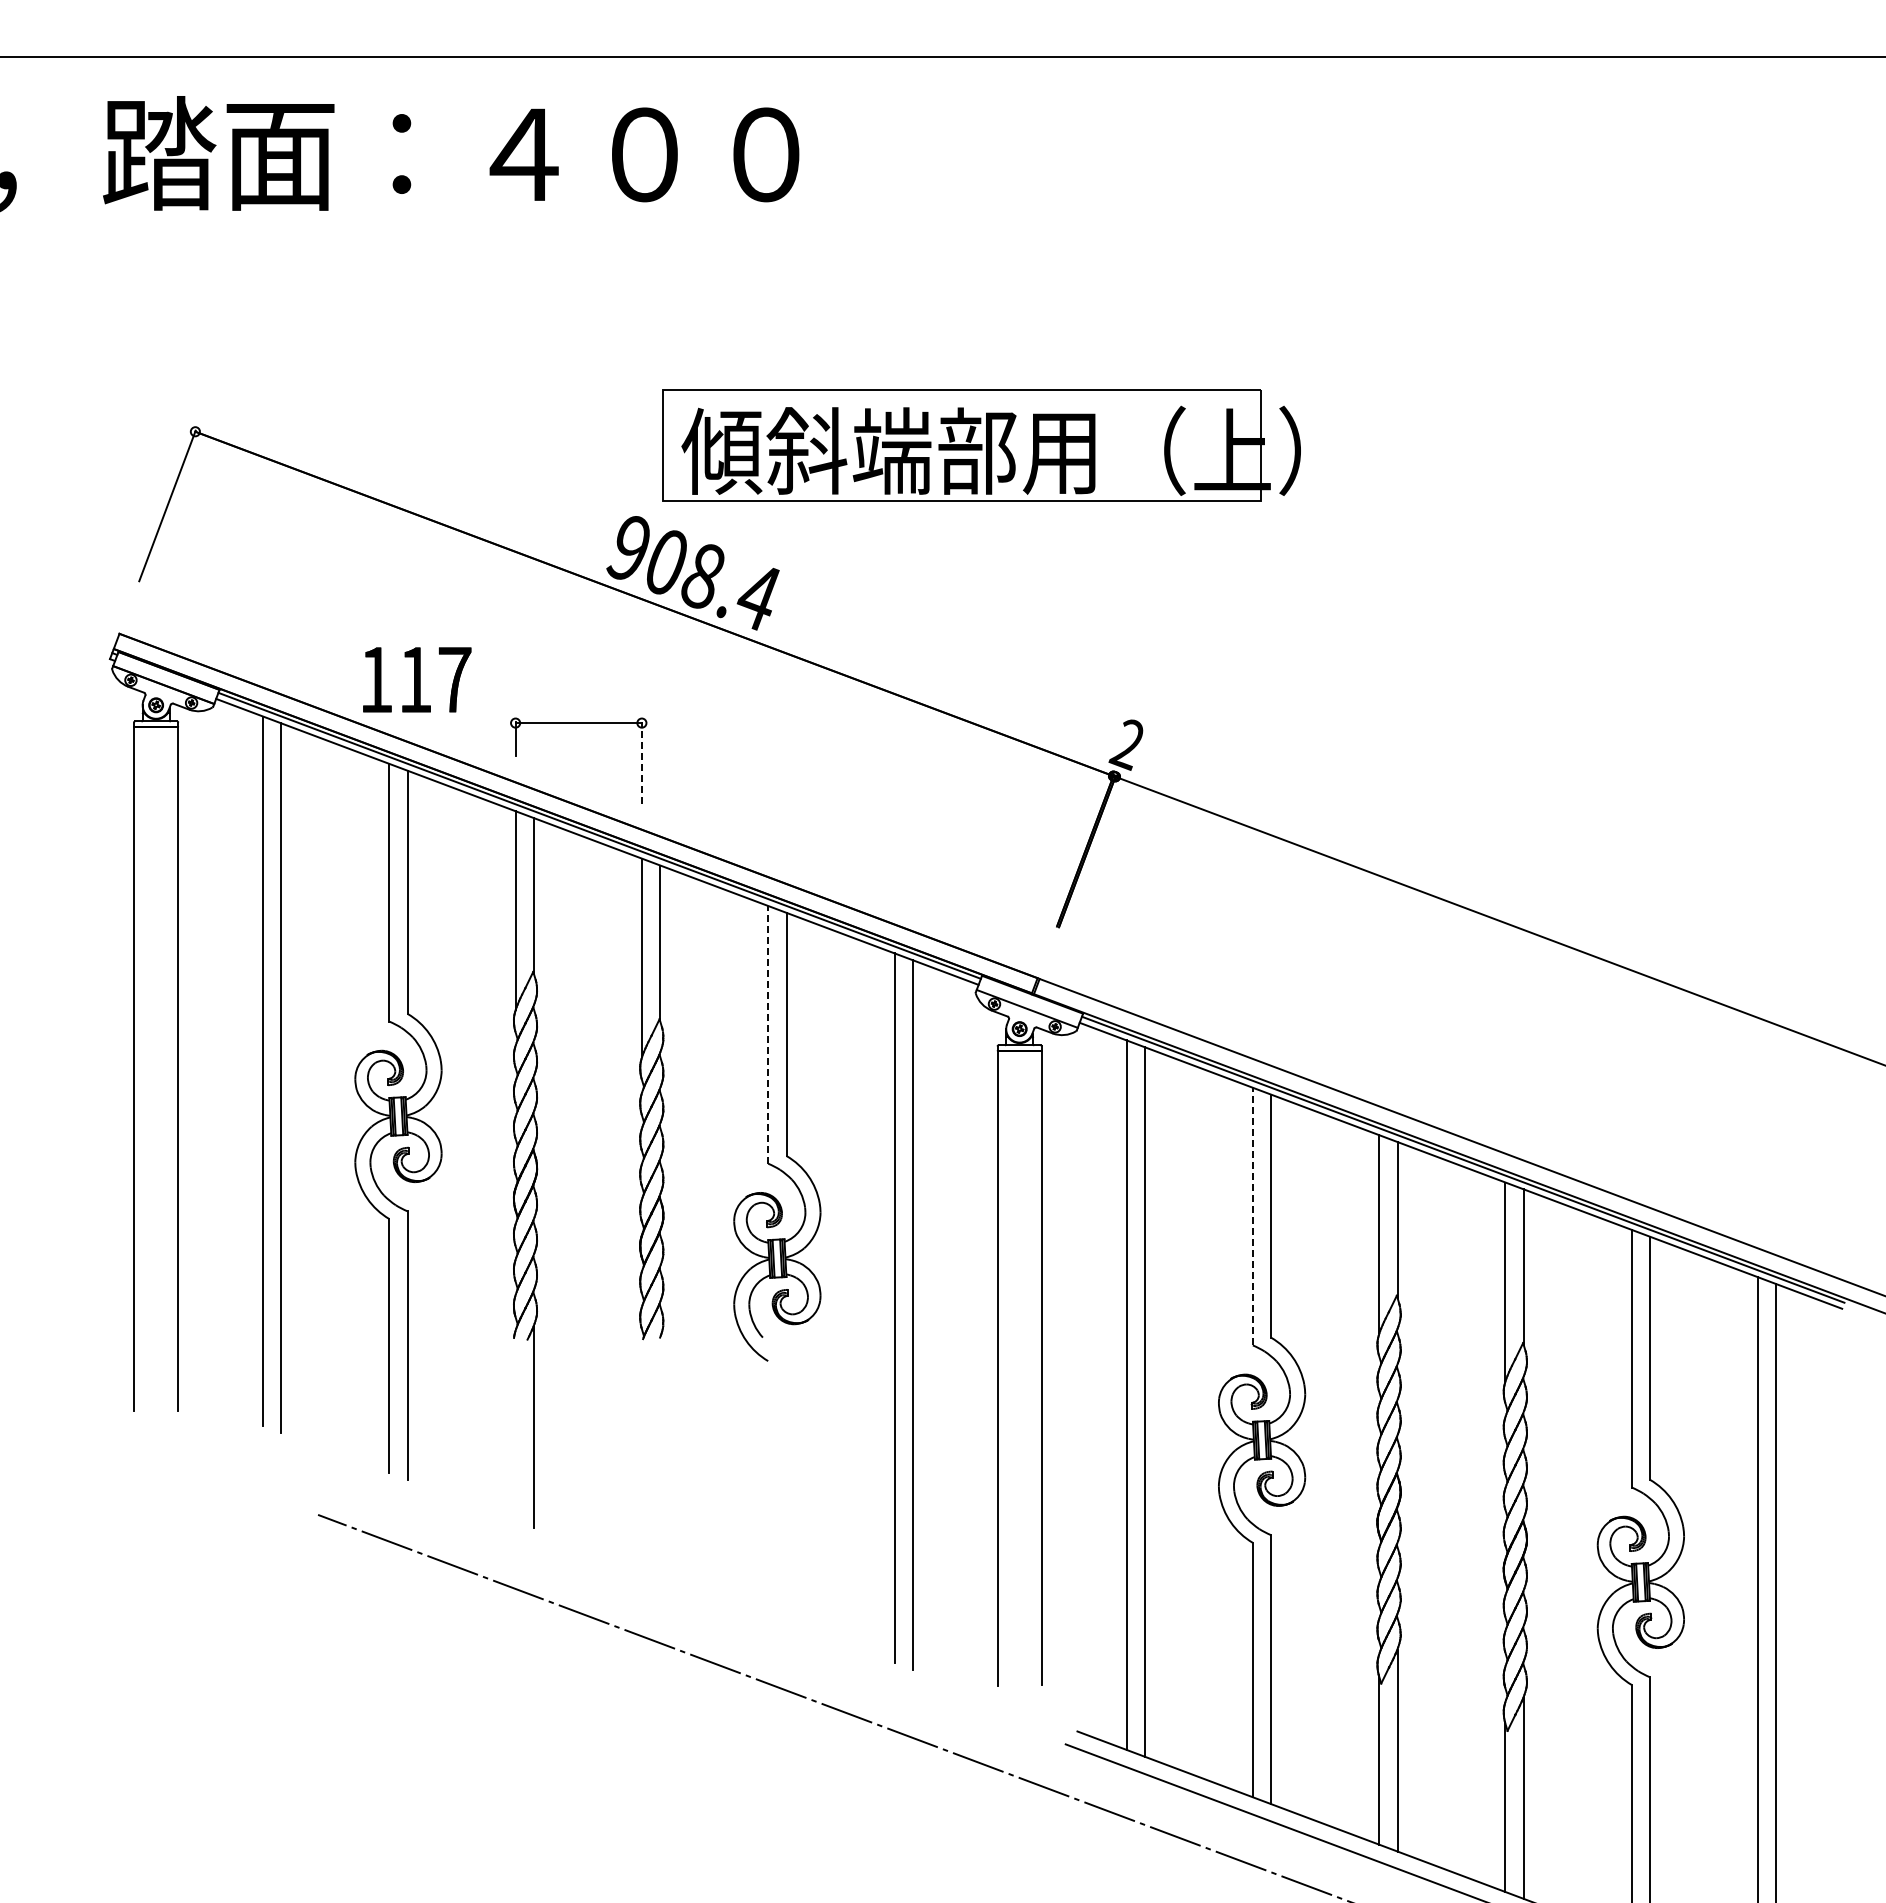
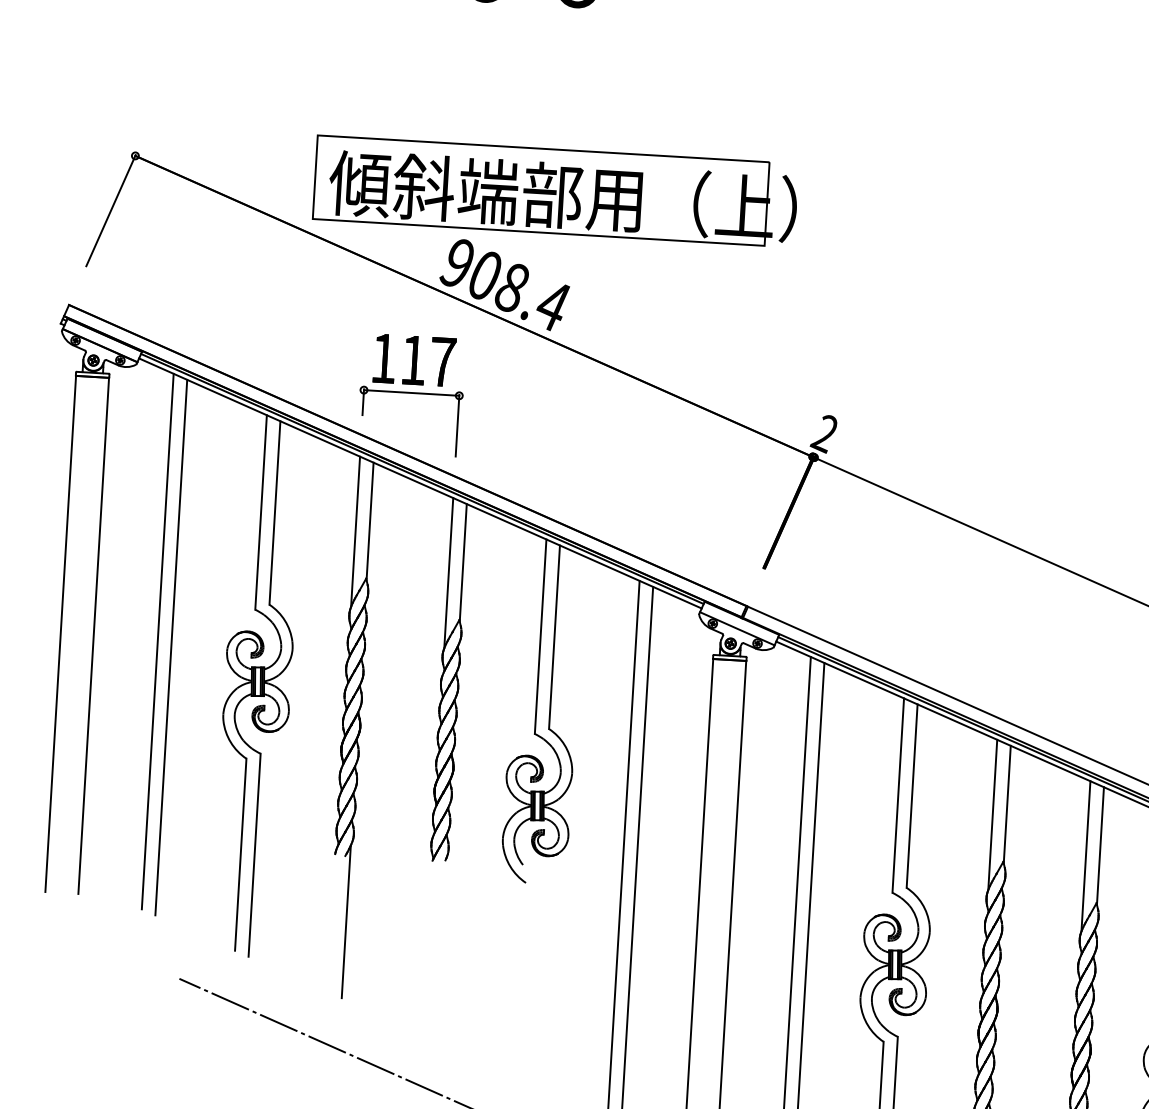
part: (981, 445) -> (555, 191), moved
text: (417, 679) -> (414, 360), moved
line: (641, 762) -> (457, 425), dashed -> solid
line: (768, 1034) -> (540, 636), dashed -> solid
line: (1252, 1216) -> (897, 795), dashed -> solid

